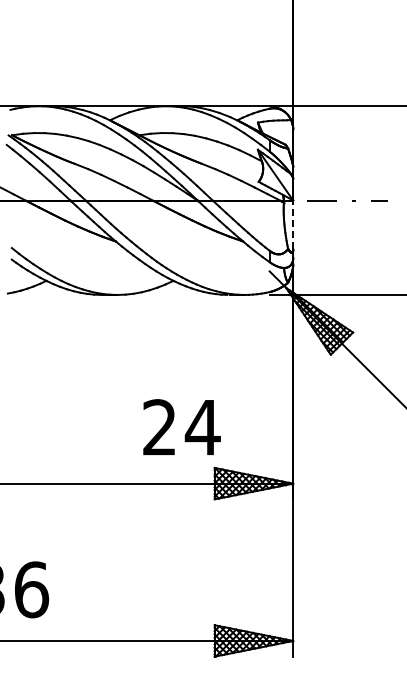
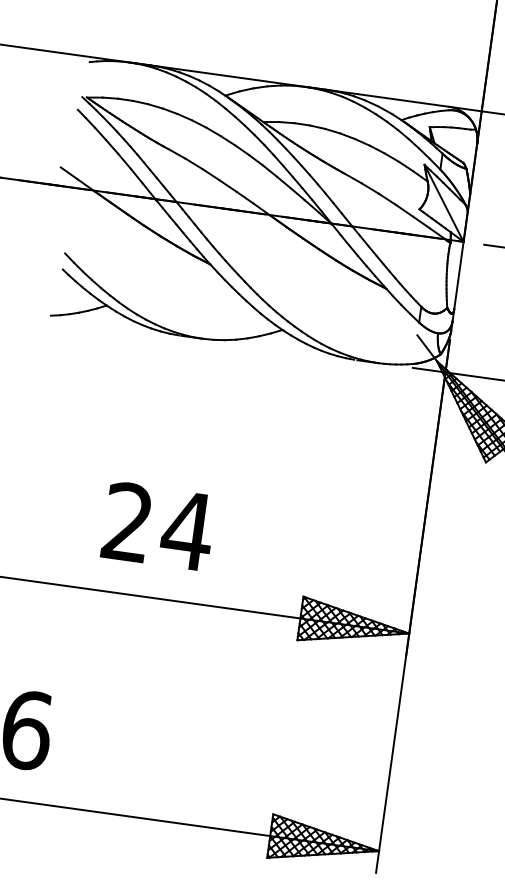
line: (293, 224) -> (459, 275), dashed -> solid
text: (181, 426) -> (158, 525), moved

